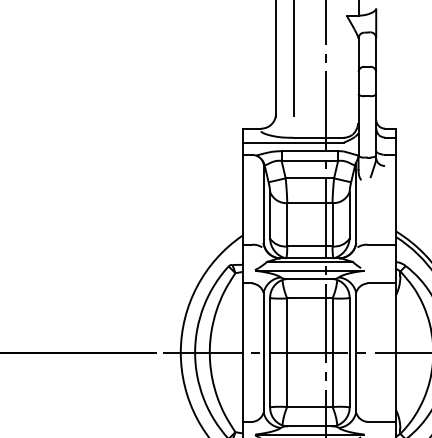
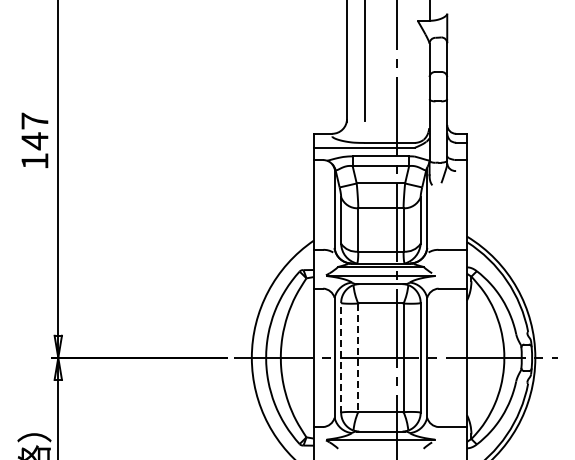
line: (270, 352) -> (341, 357), solid -> dashed
line: (287, 353) -> (358, 358), solid -> dashed

